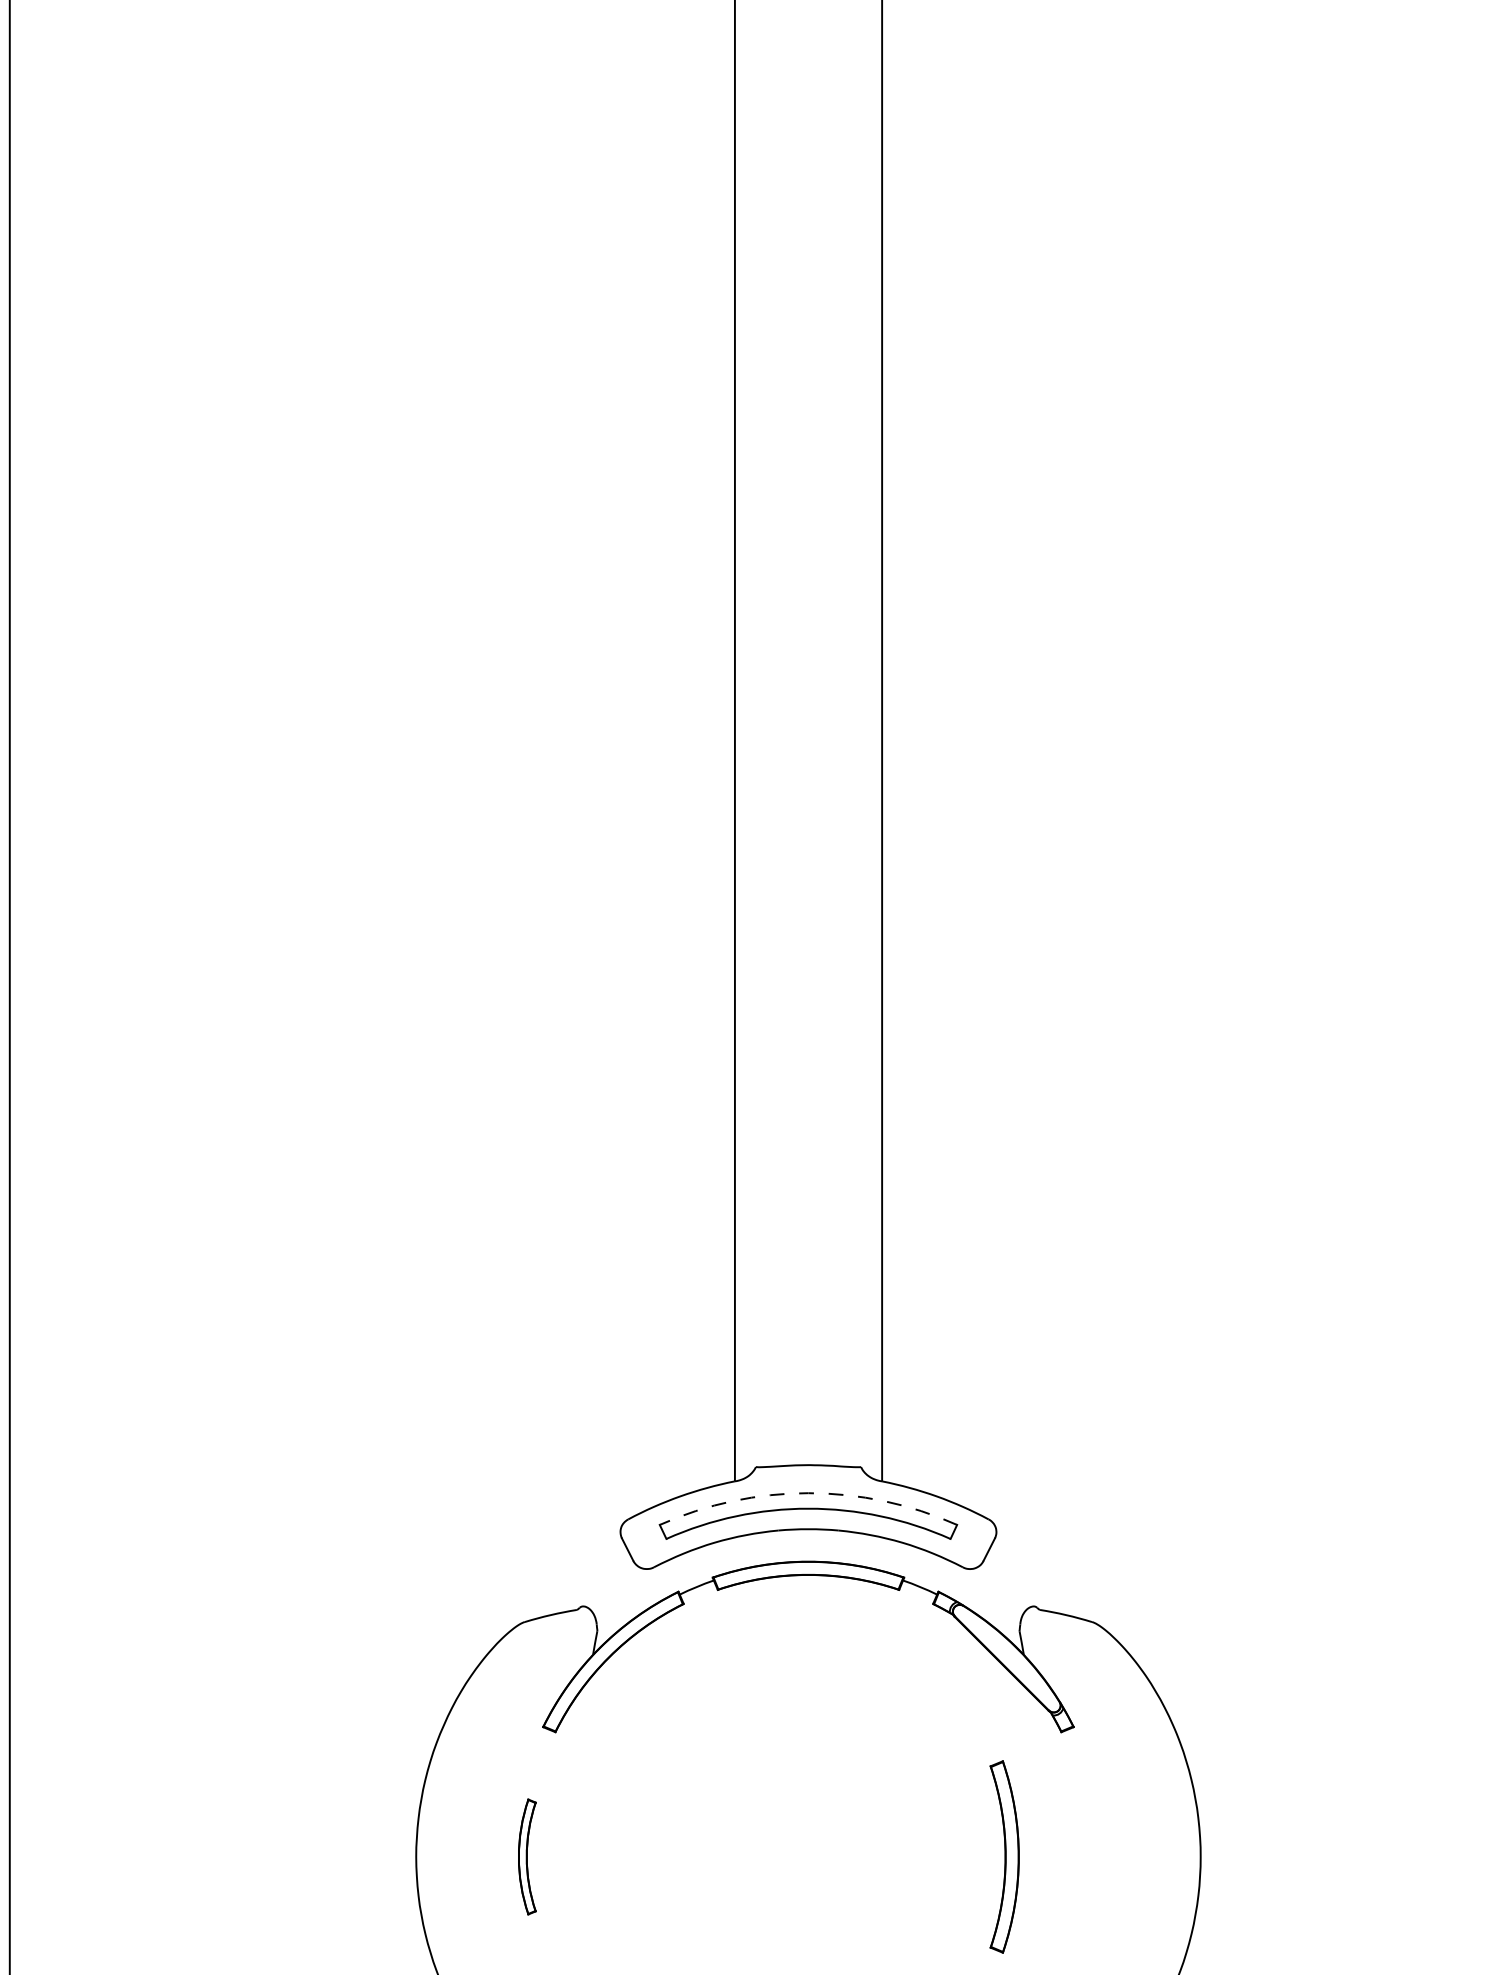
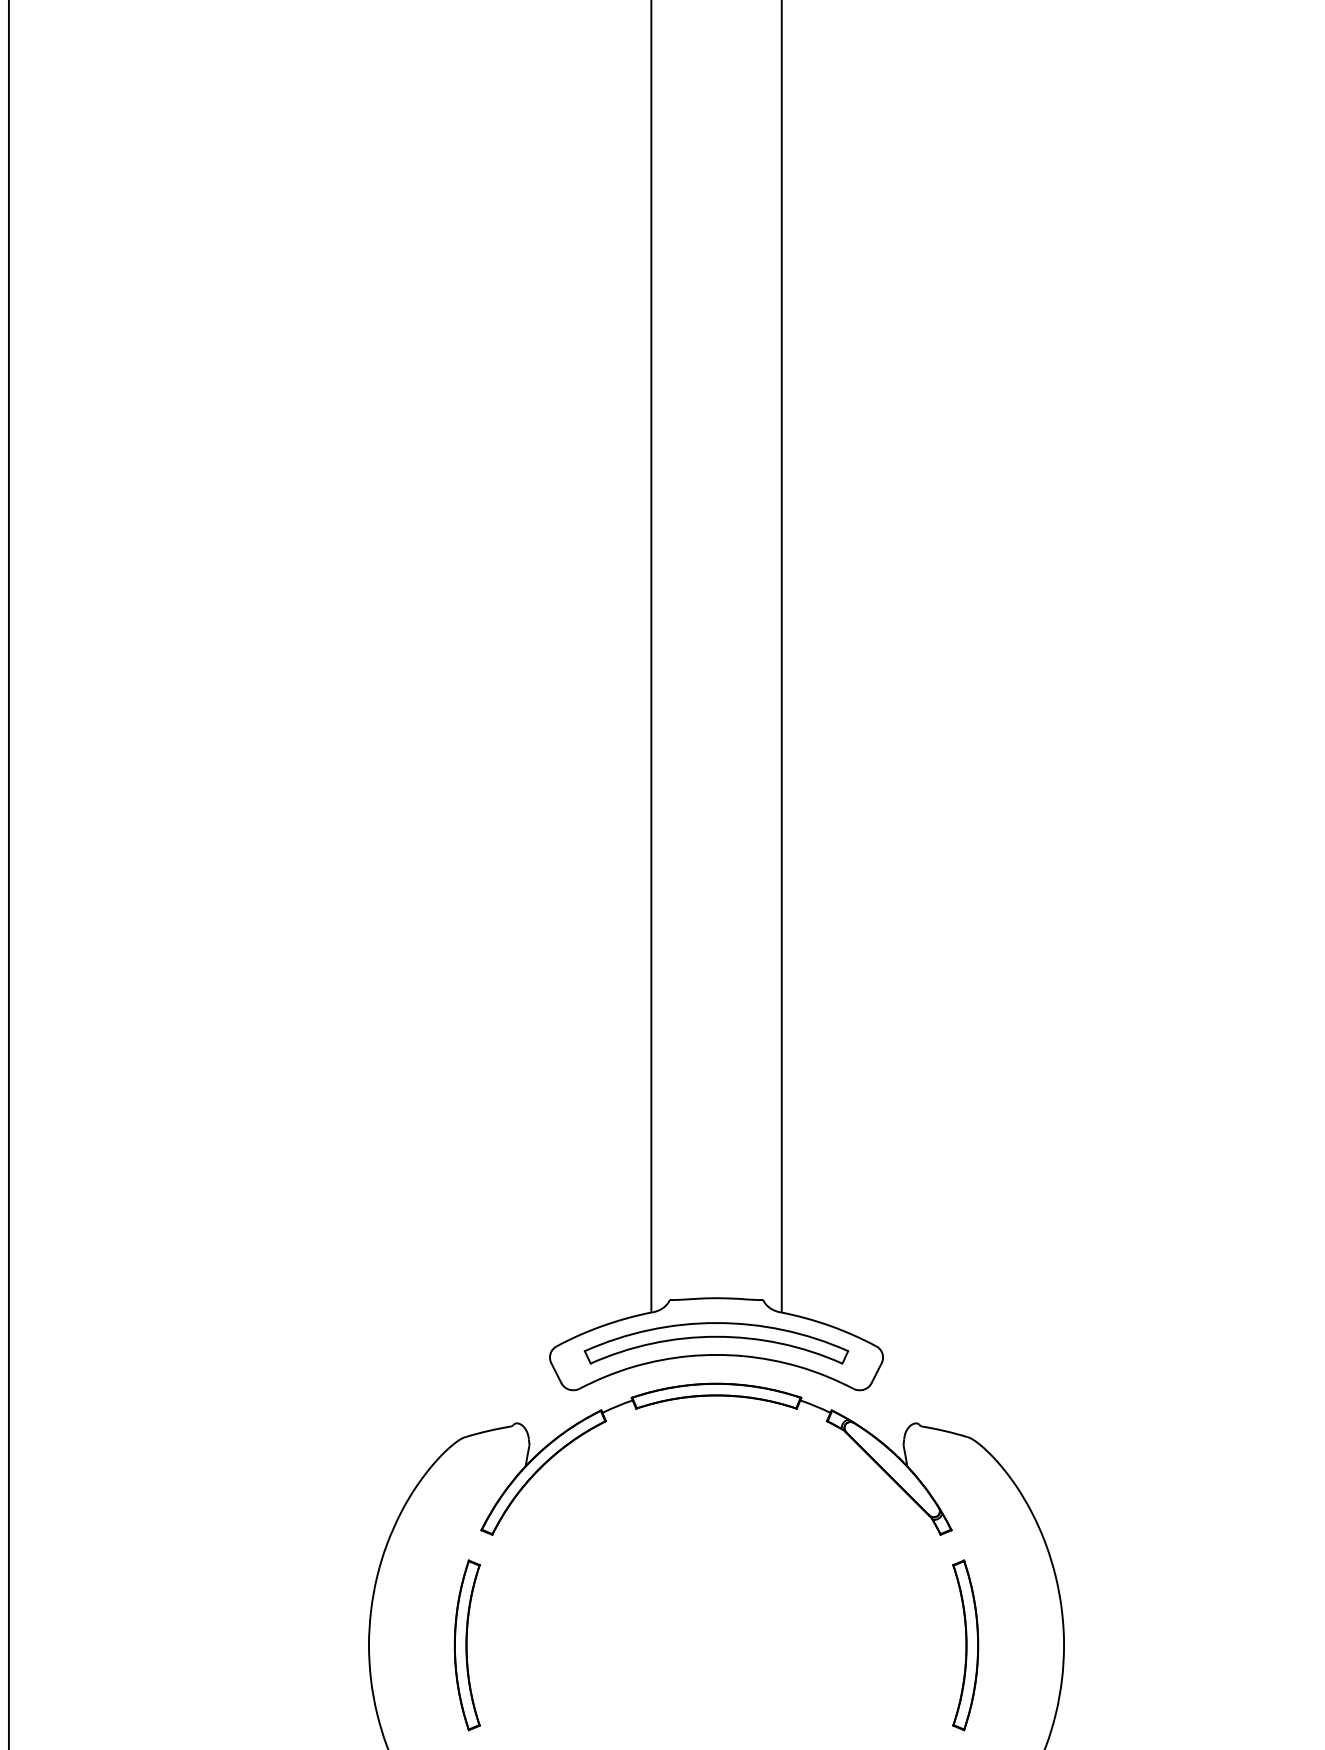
arc: (808, 1493) -> (716, 1323), dashed -> solid
part: (527, 1856) -> (467, 1644), size x1.67
part: (1004, 1856) -> (965, 1644), moved

